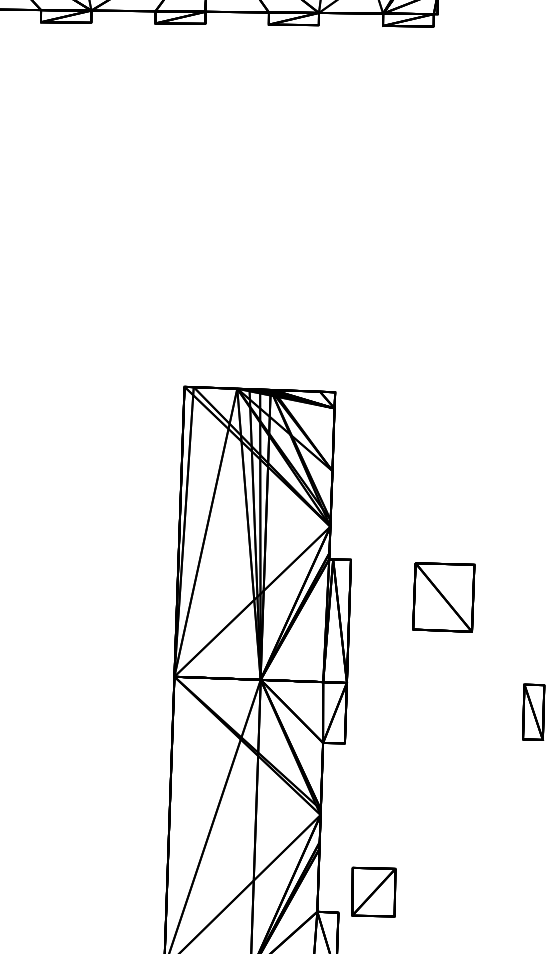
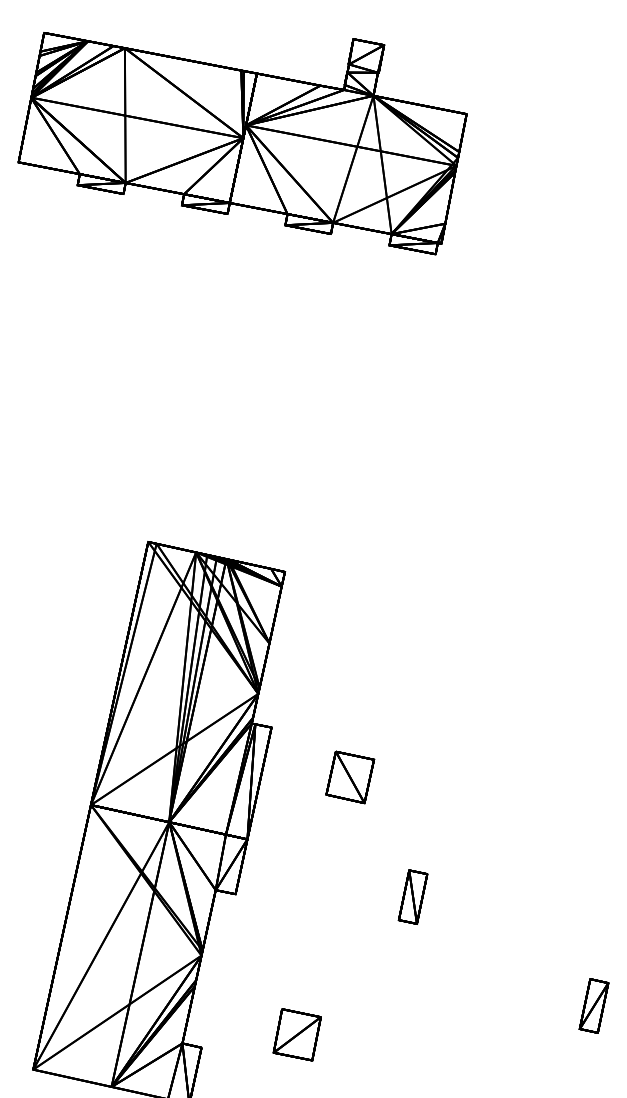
part: (444, 597) -> (350, 777), size x0.71
part: (372, 891) -> (296, 1034), moved

